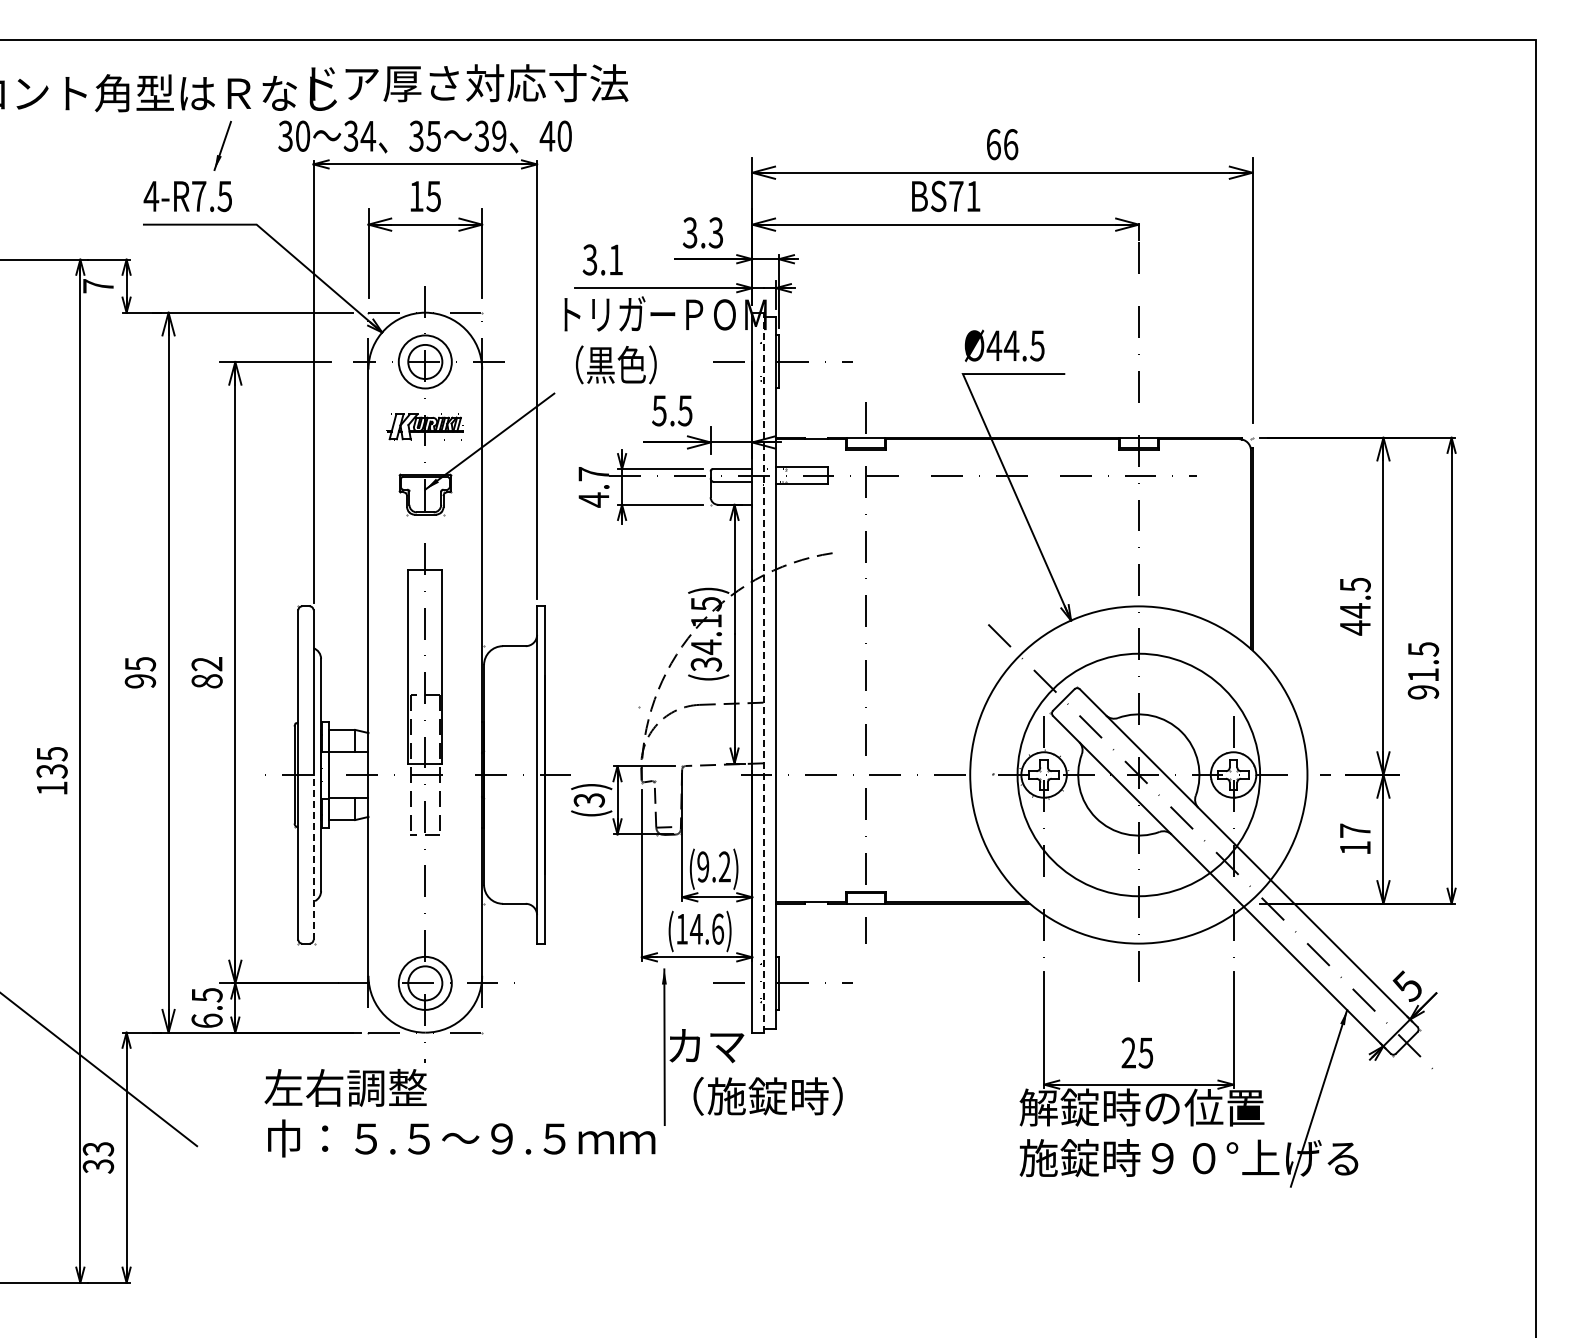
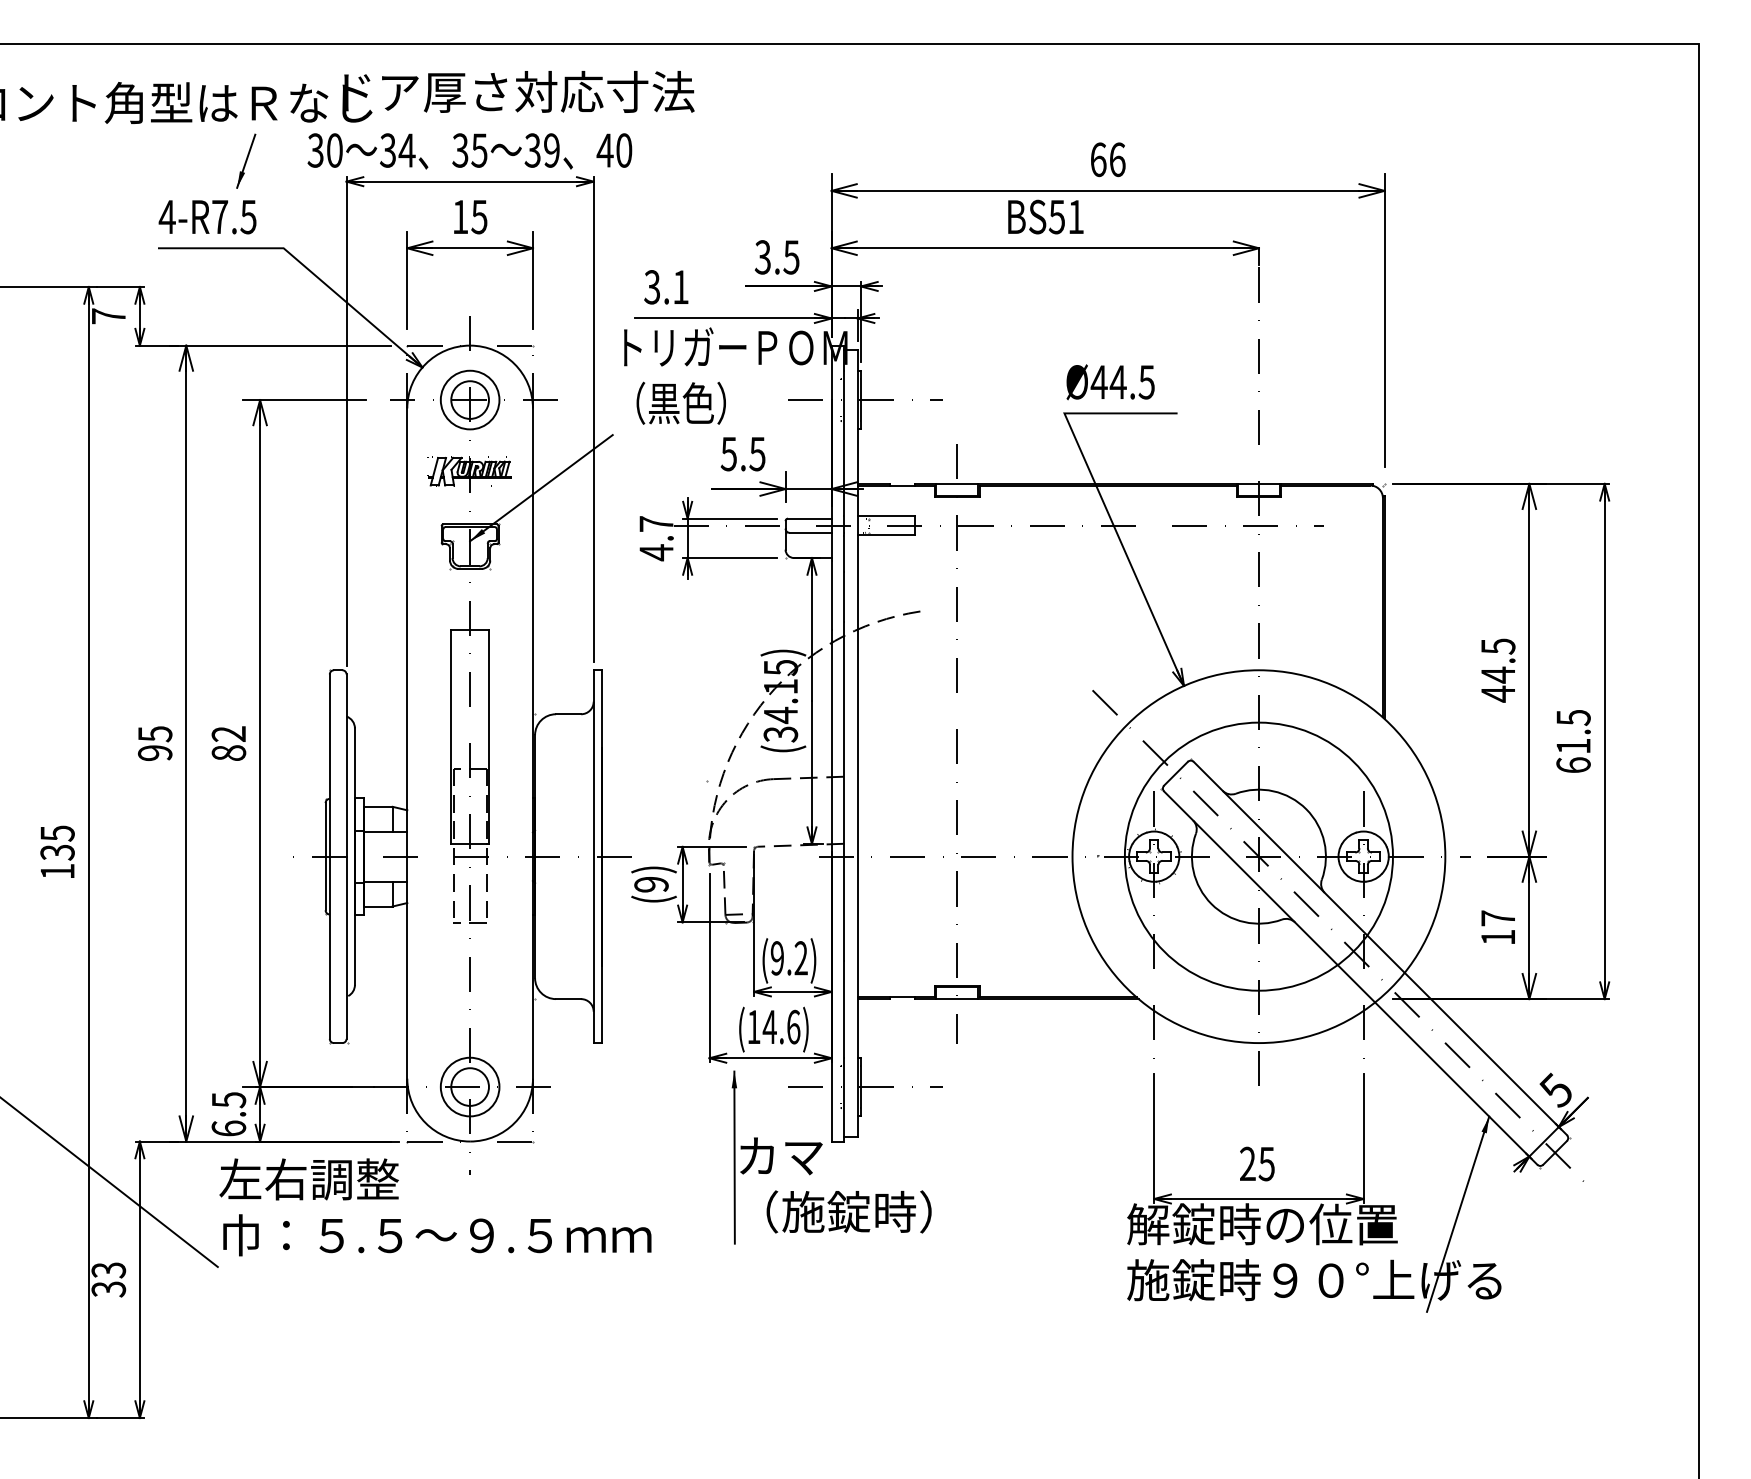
text: (955, 196) -> (1056, 217), BS71 -> BS51
text: (716, 232) -> (792, 256), 3.3 -> 3.5
line: (763, 672) -> (843, 743), dashed -> solid
text: (1423, 692) -> (1573, 765), 91.5 -> 61.5
text: (588, 800) -> (650, 884), (3) -> (9)
line: (313, 856) -> (346, 946), dashed -> solid
text: (459, 1113) -> (434, 1207), moved

